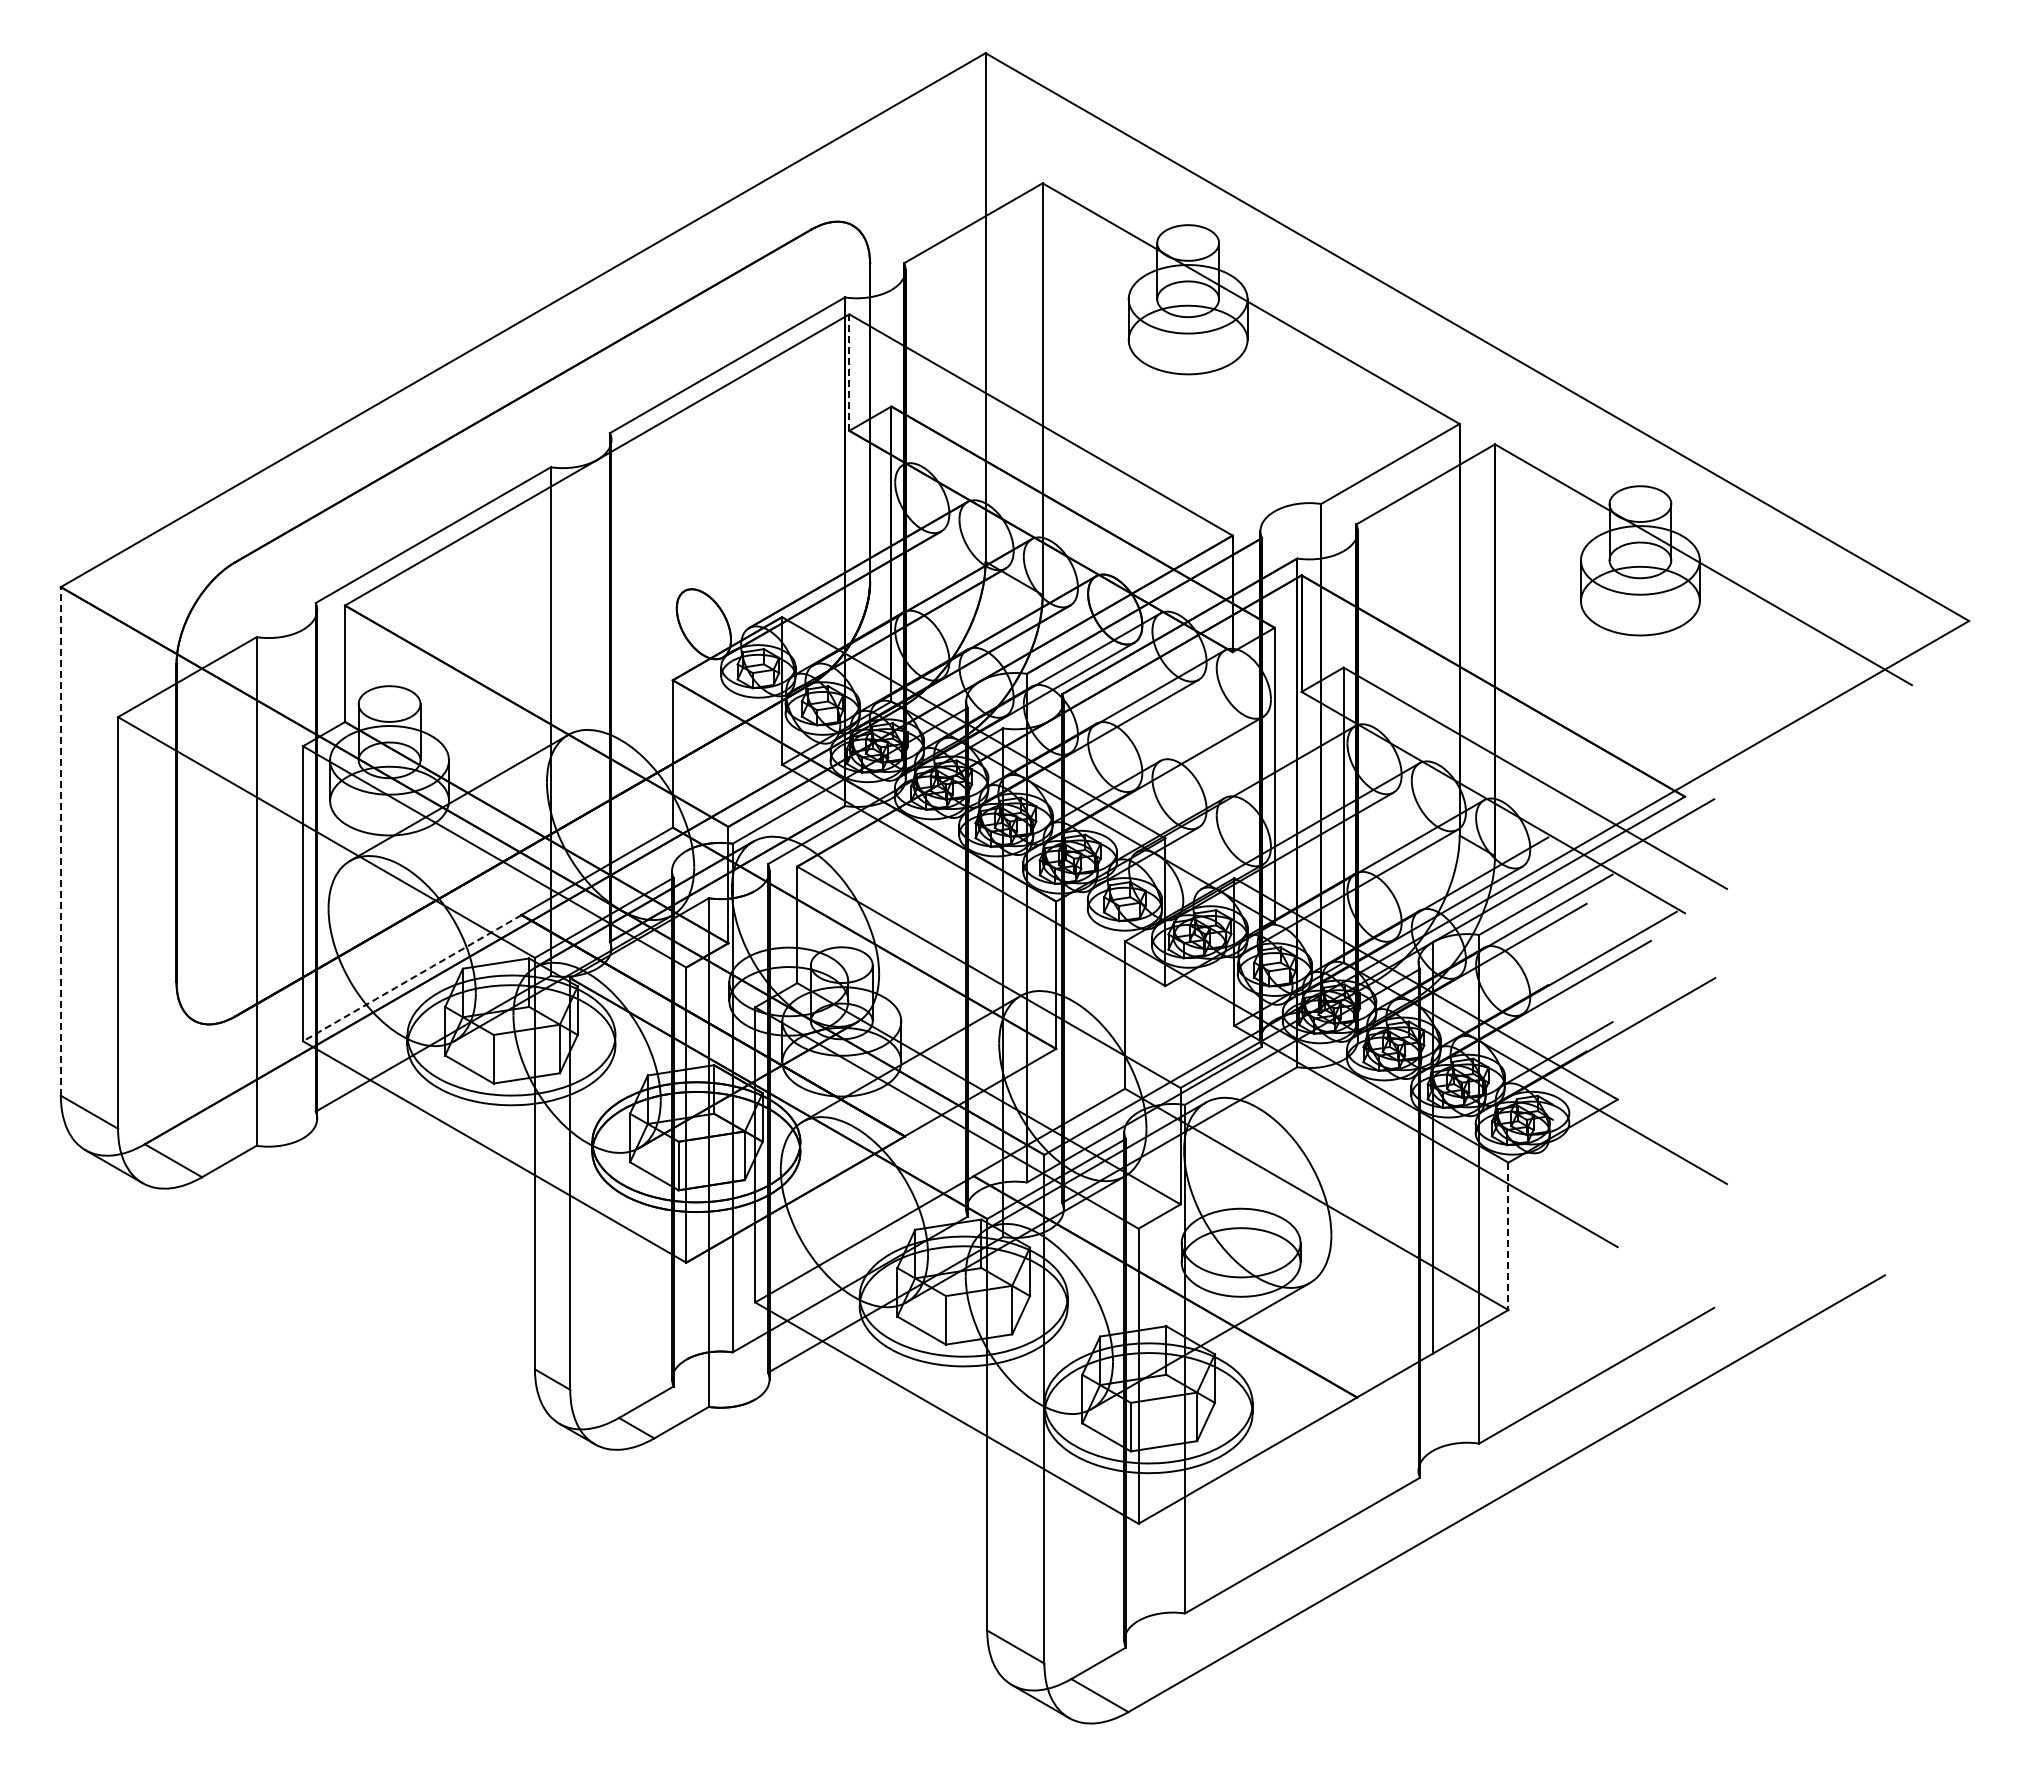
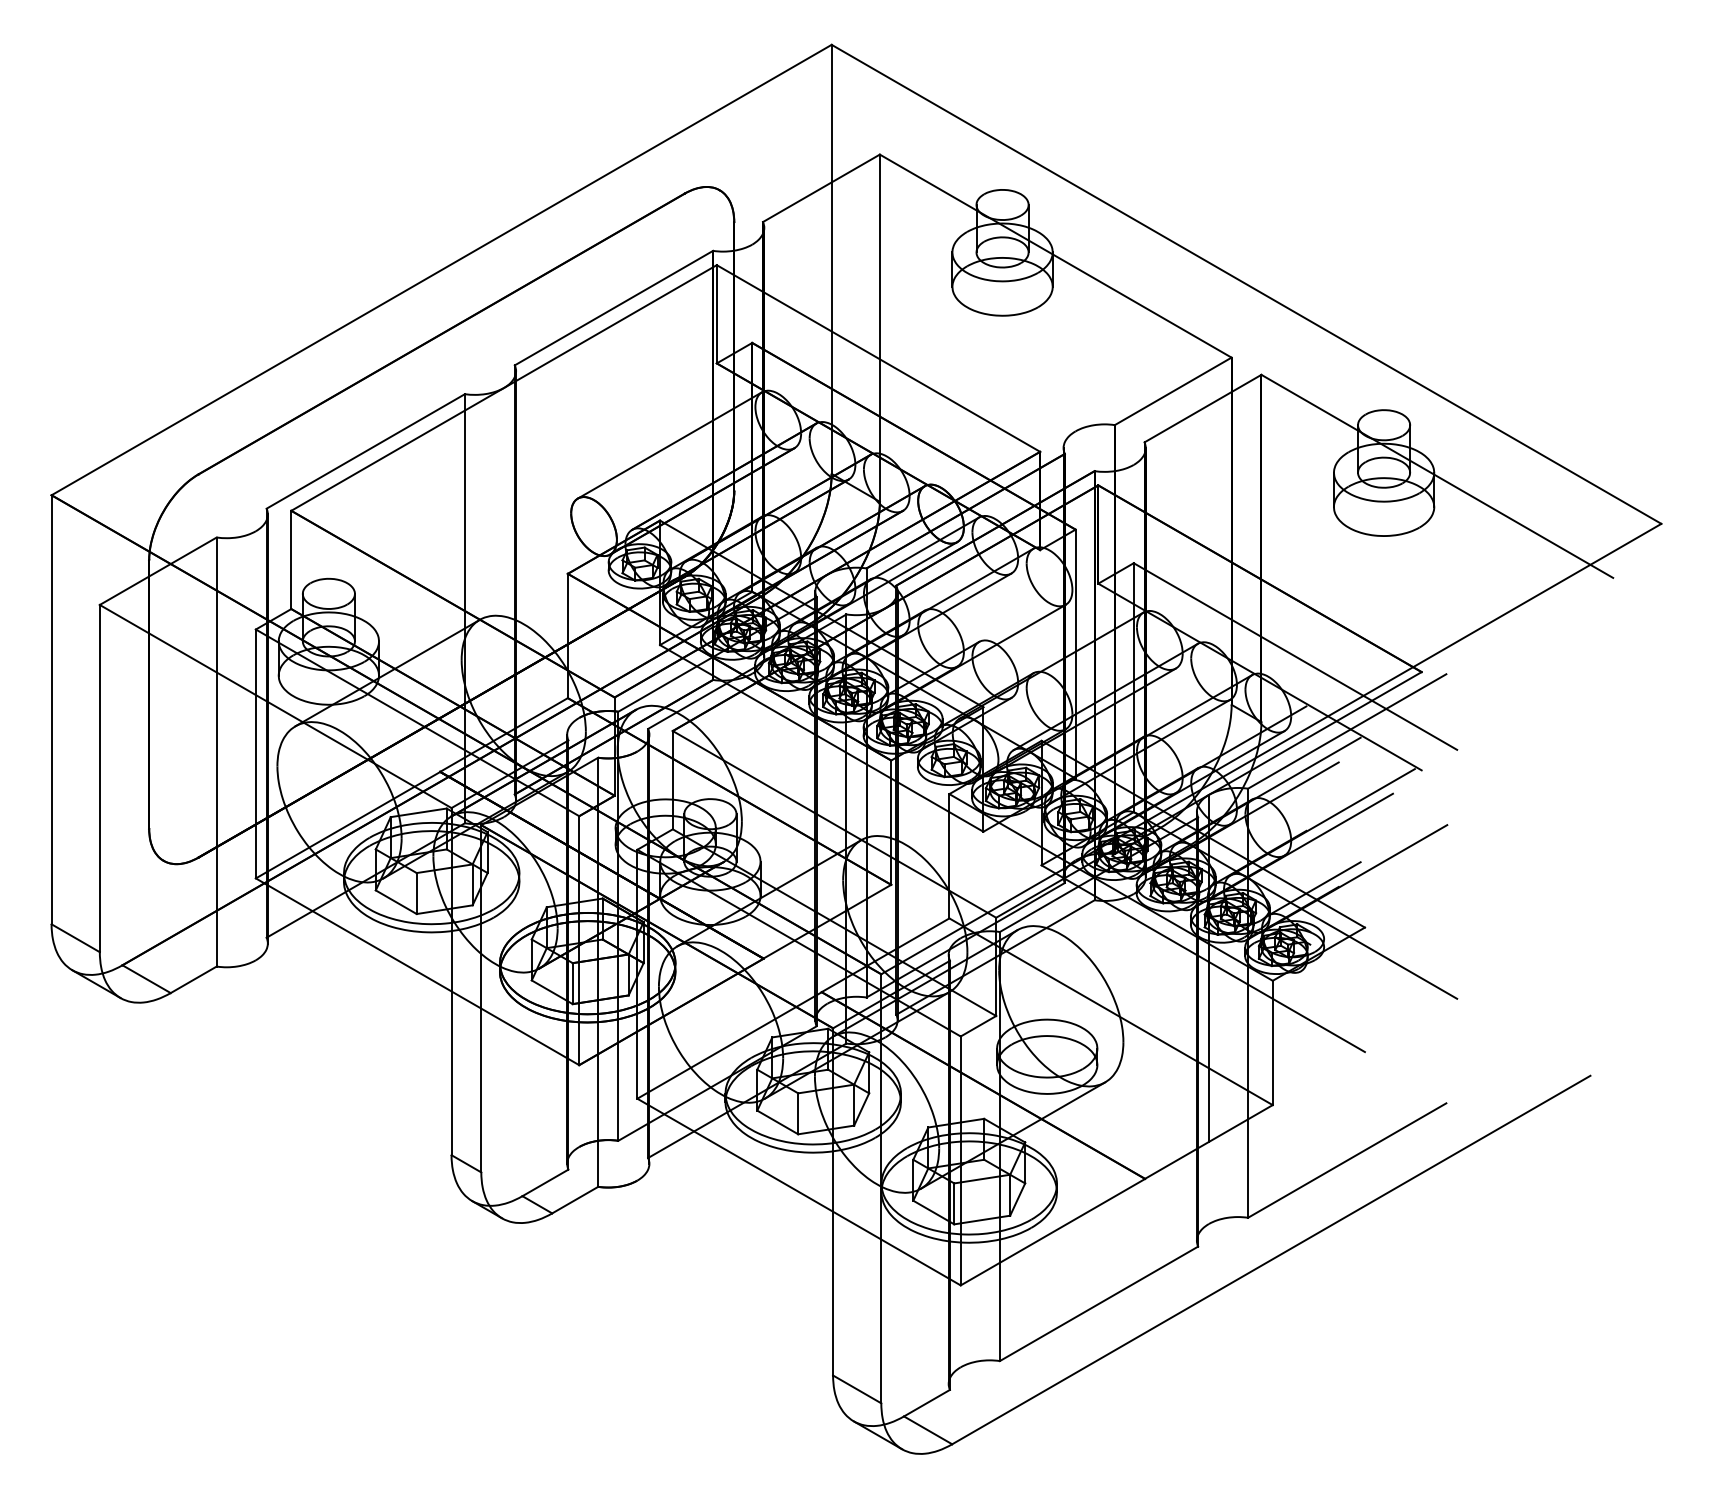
line: (849, 372) -> (716, 314), dashed -> solid
line: (793, 527) -> (669, 444), added
line: (60, 840) -> (51, 709), dashed -> solid
line: (411, 978) -> (347, 825), dashed -> solid
line: (1508, 1236) -> (1272, 1043), dashed -> solid

